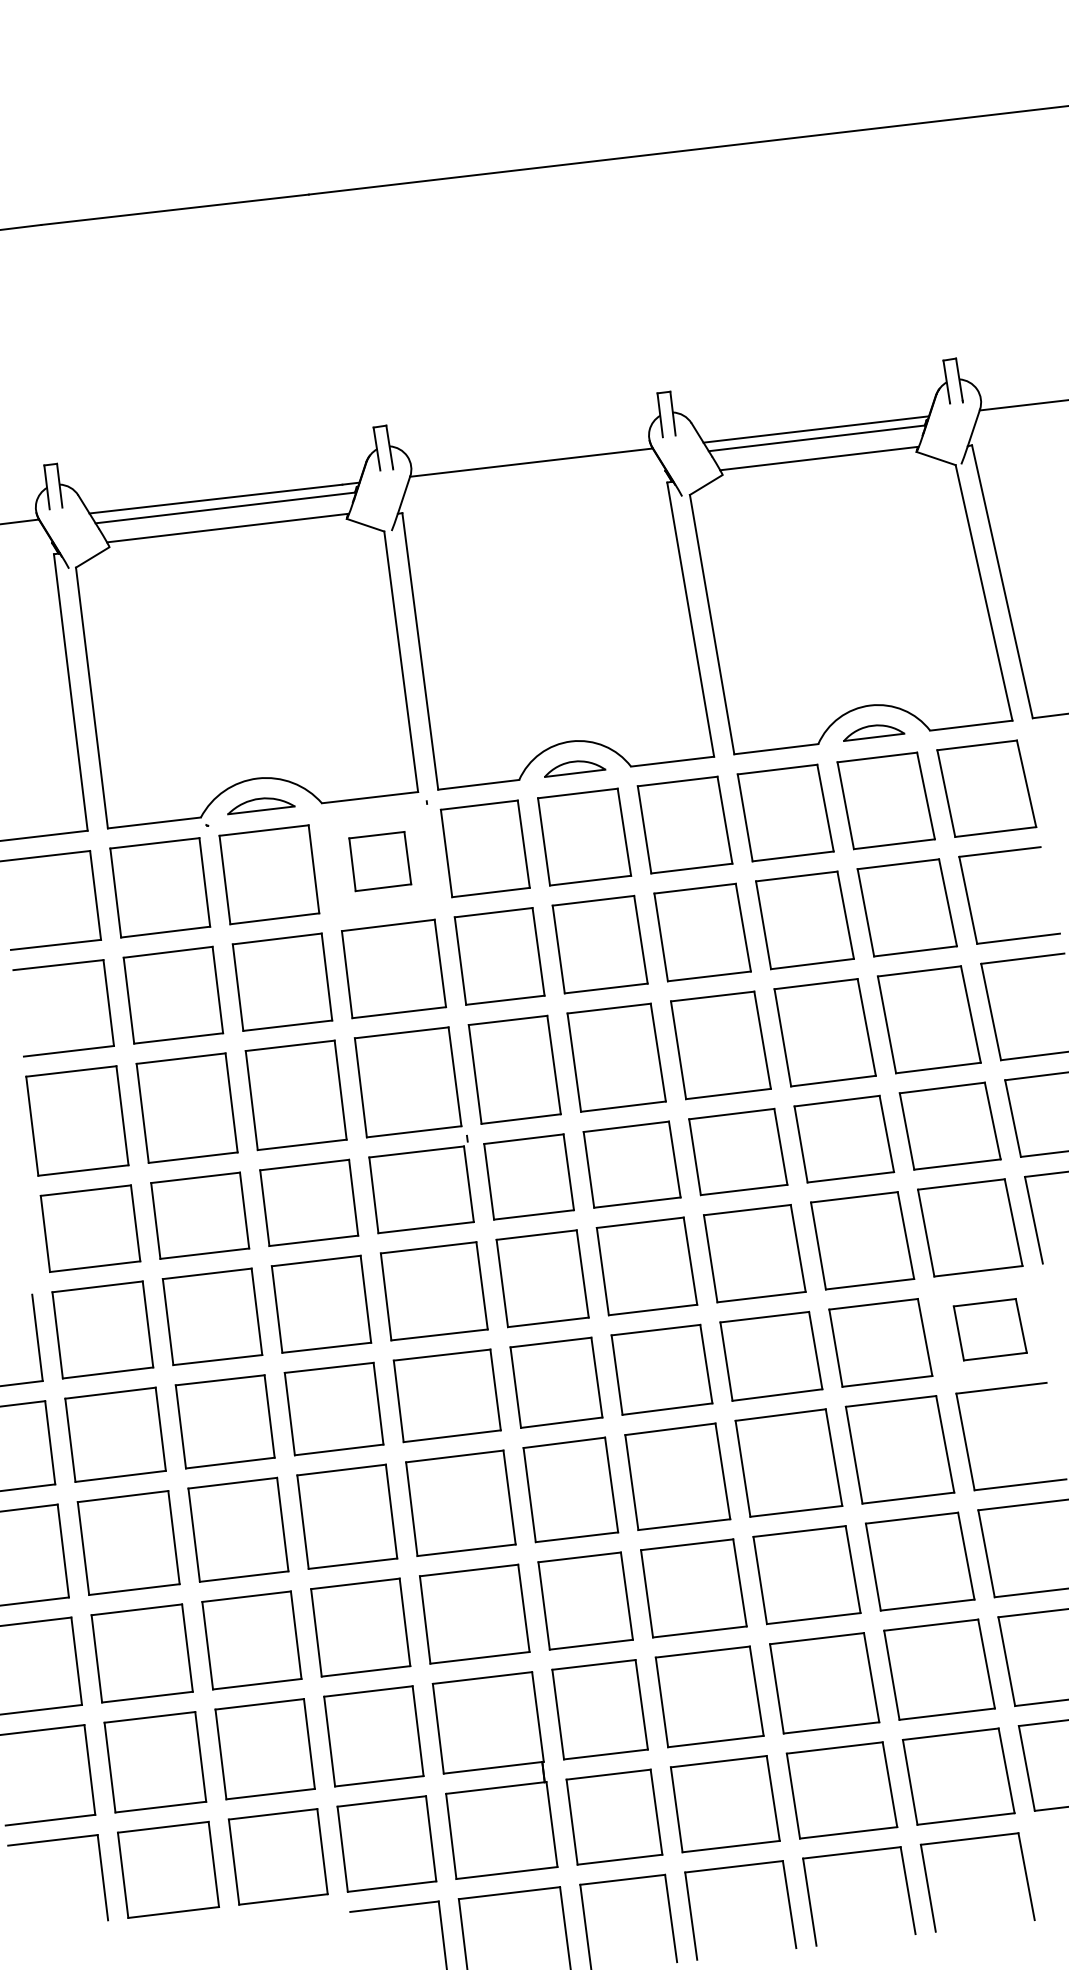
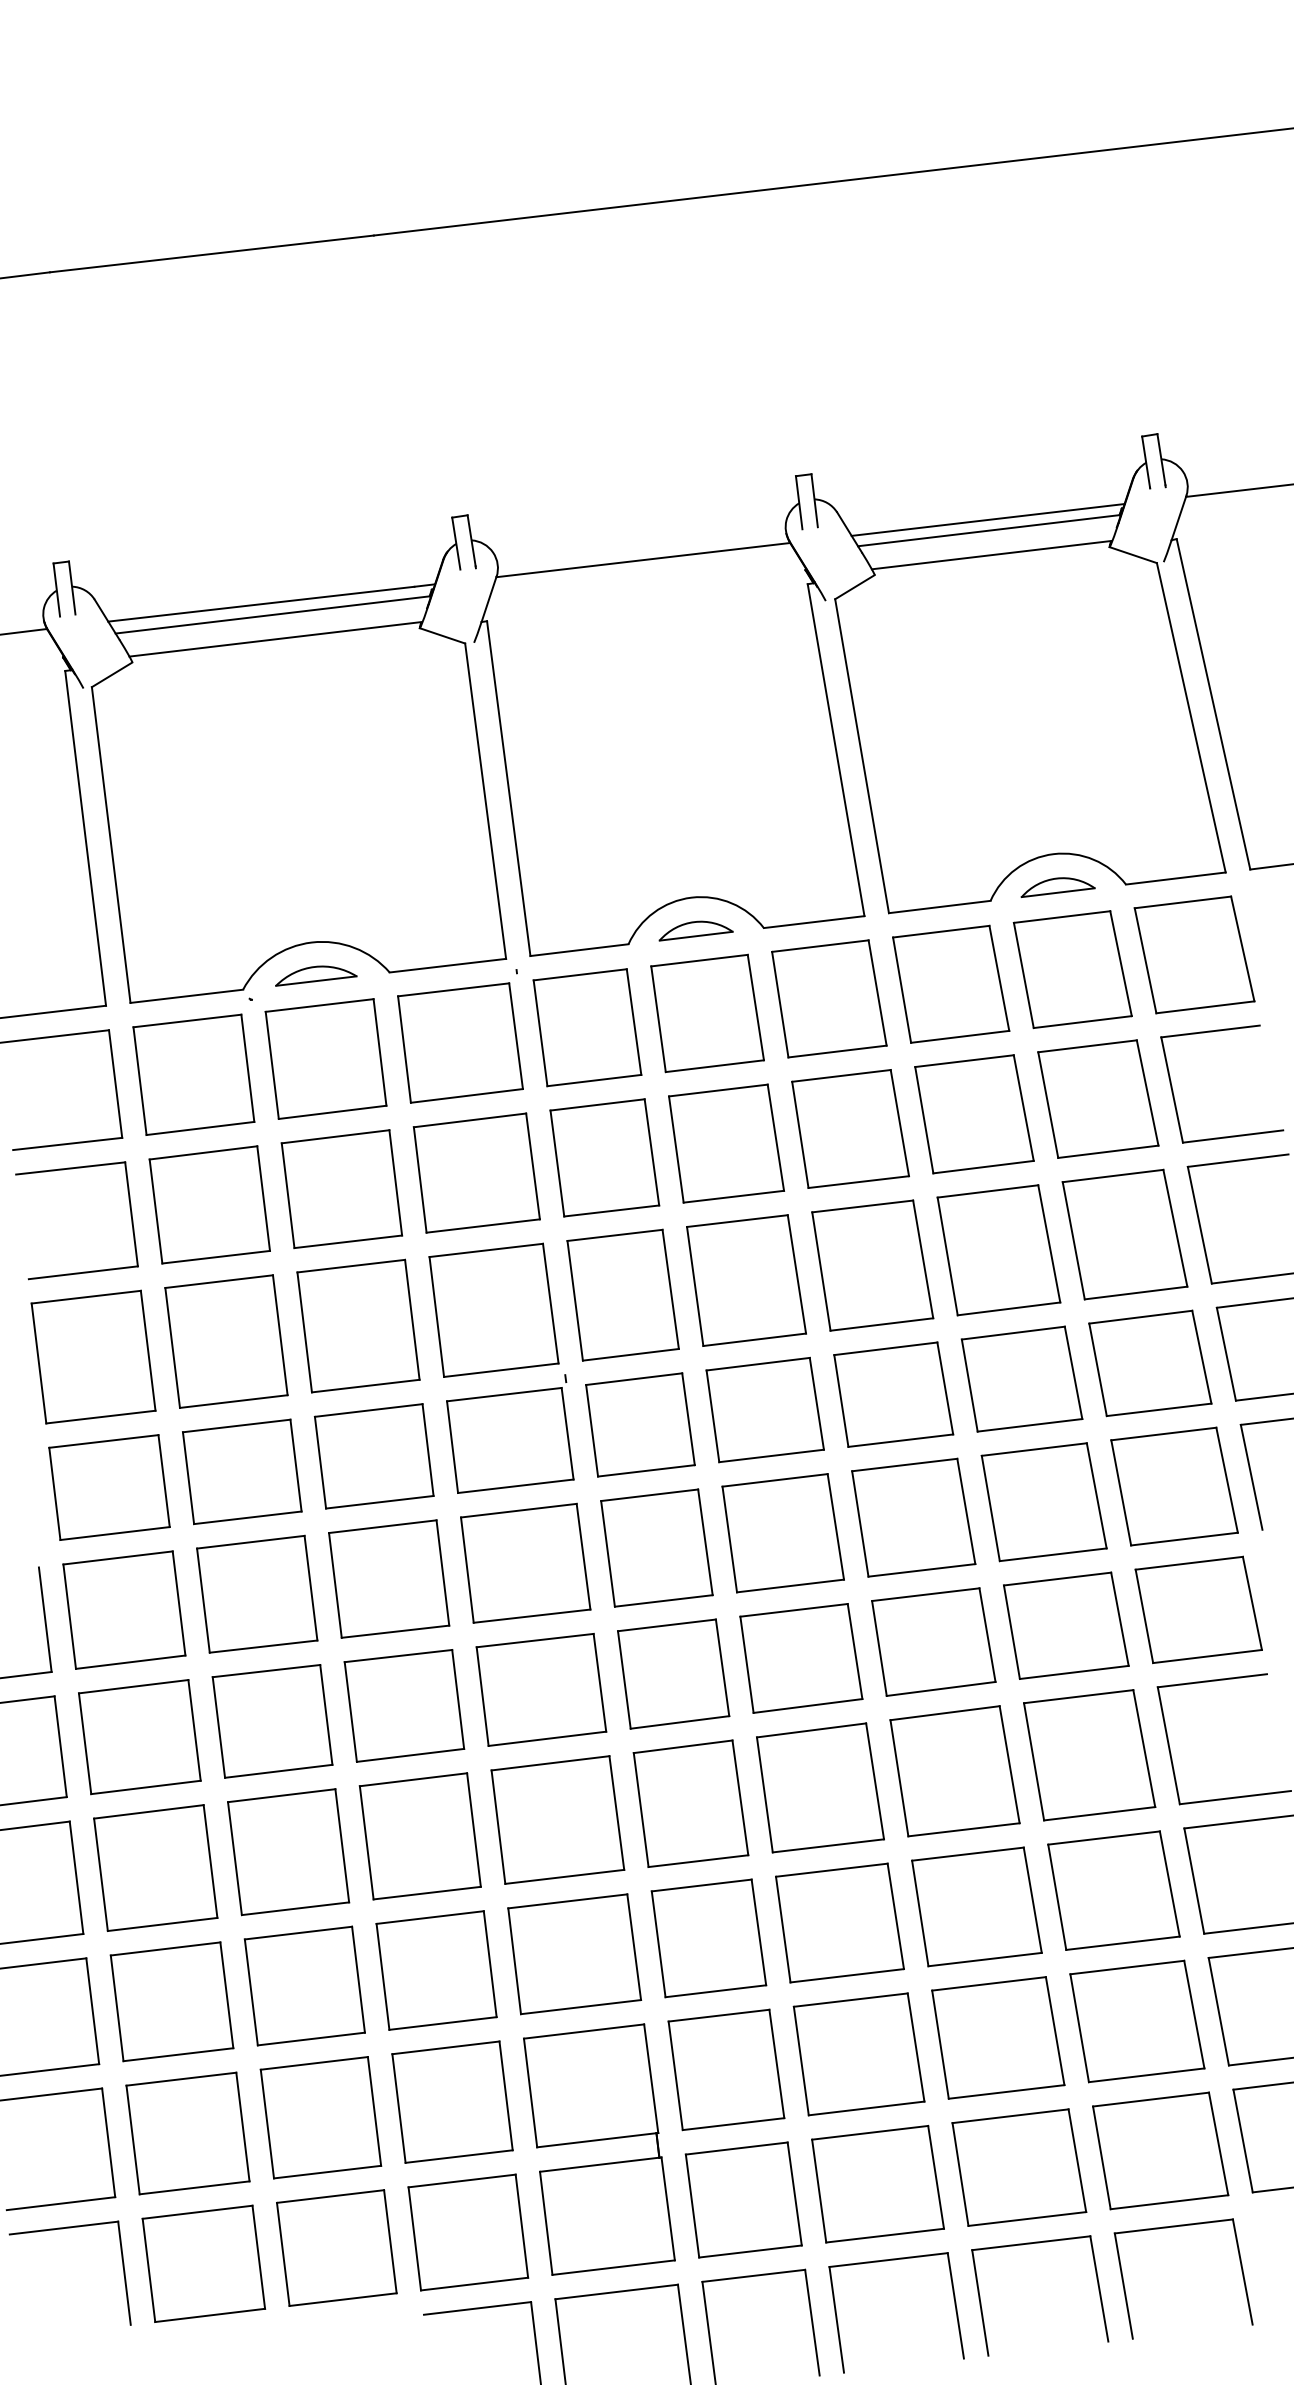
part: (379, 861) -> (459, 1042), size x1.67
part: (990, 1329) -> (1199, 1609), size x1.43

